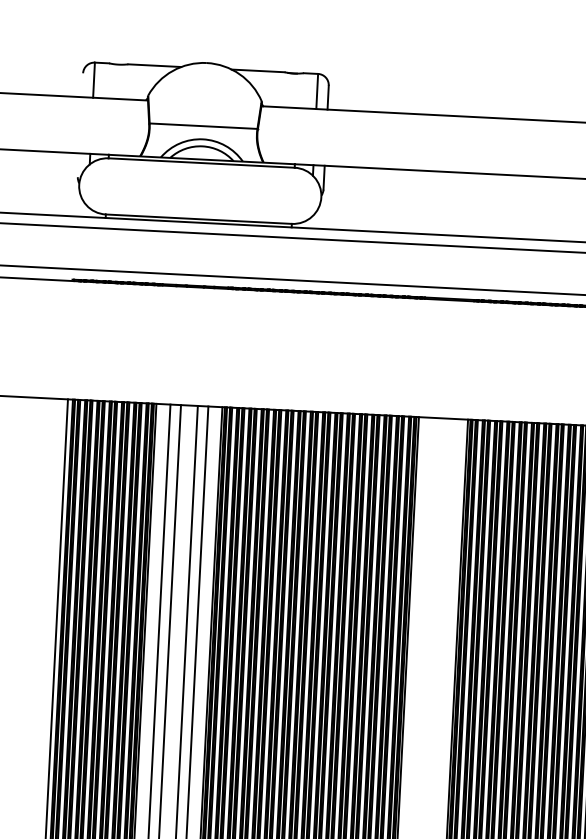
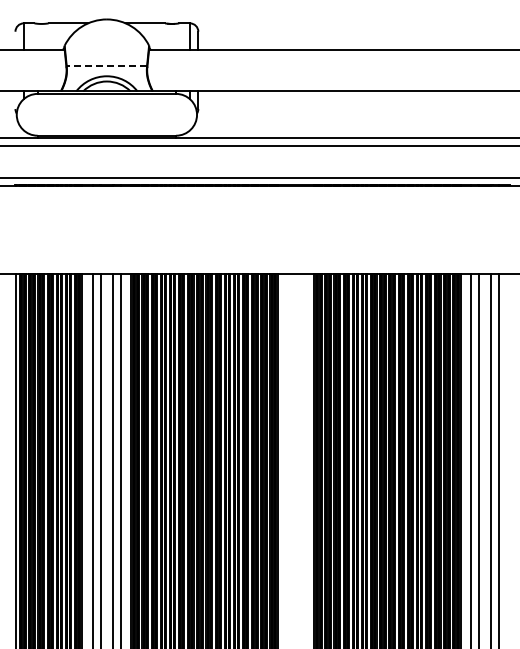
line: (203, 126) -> (106, 66), solid -> dashed

